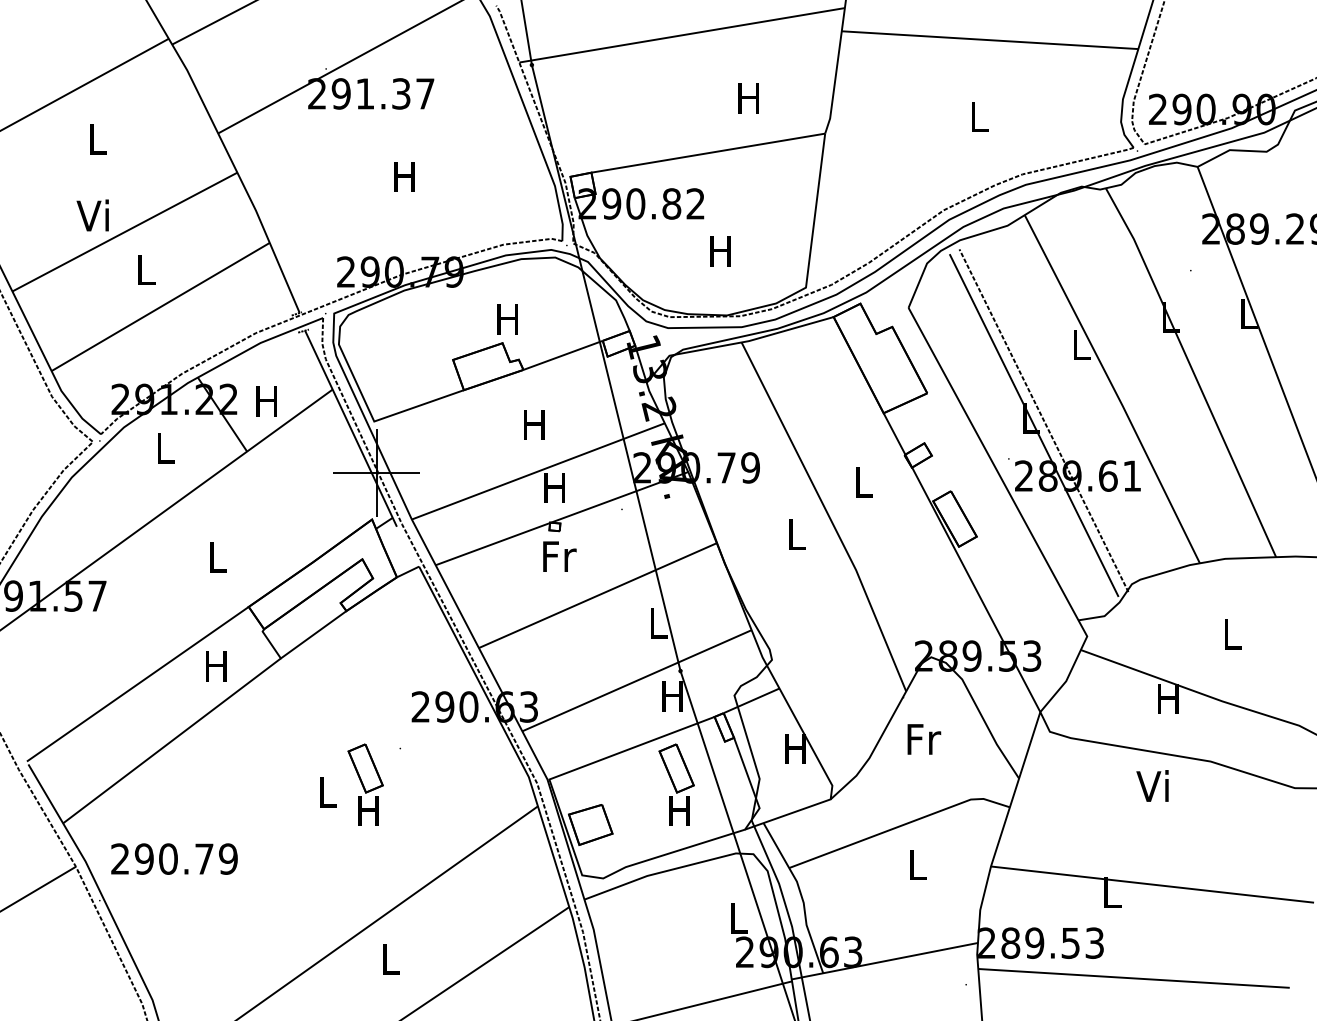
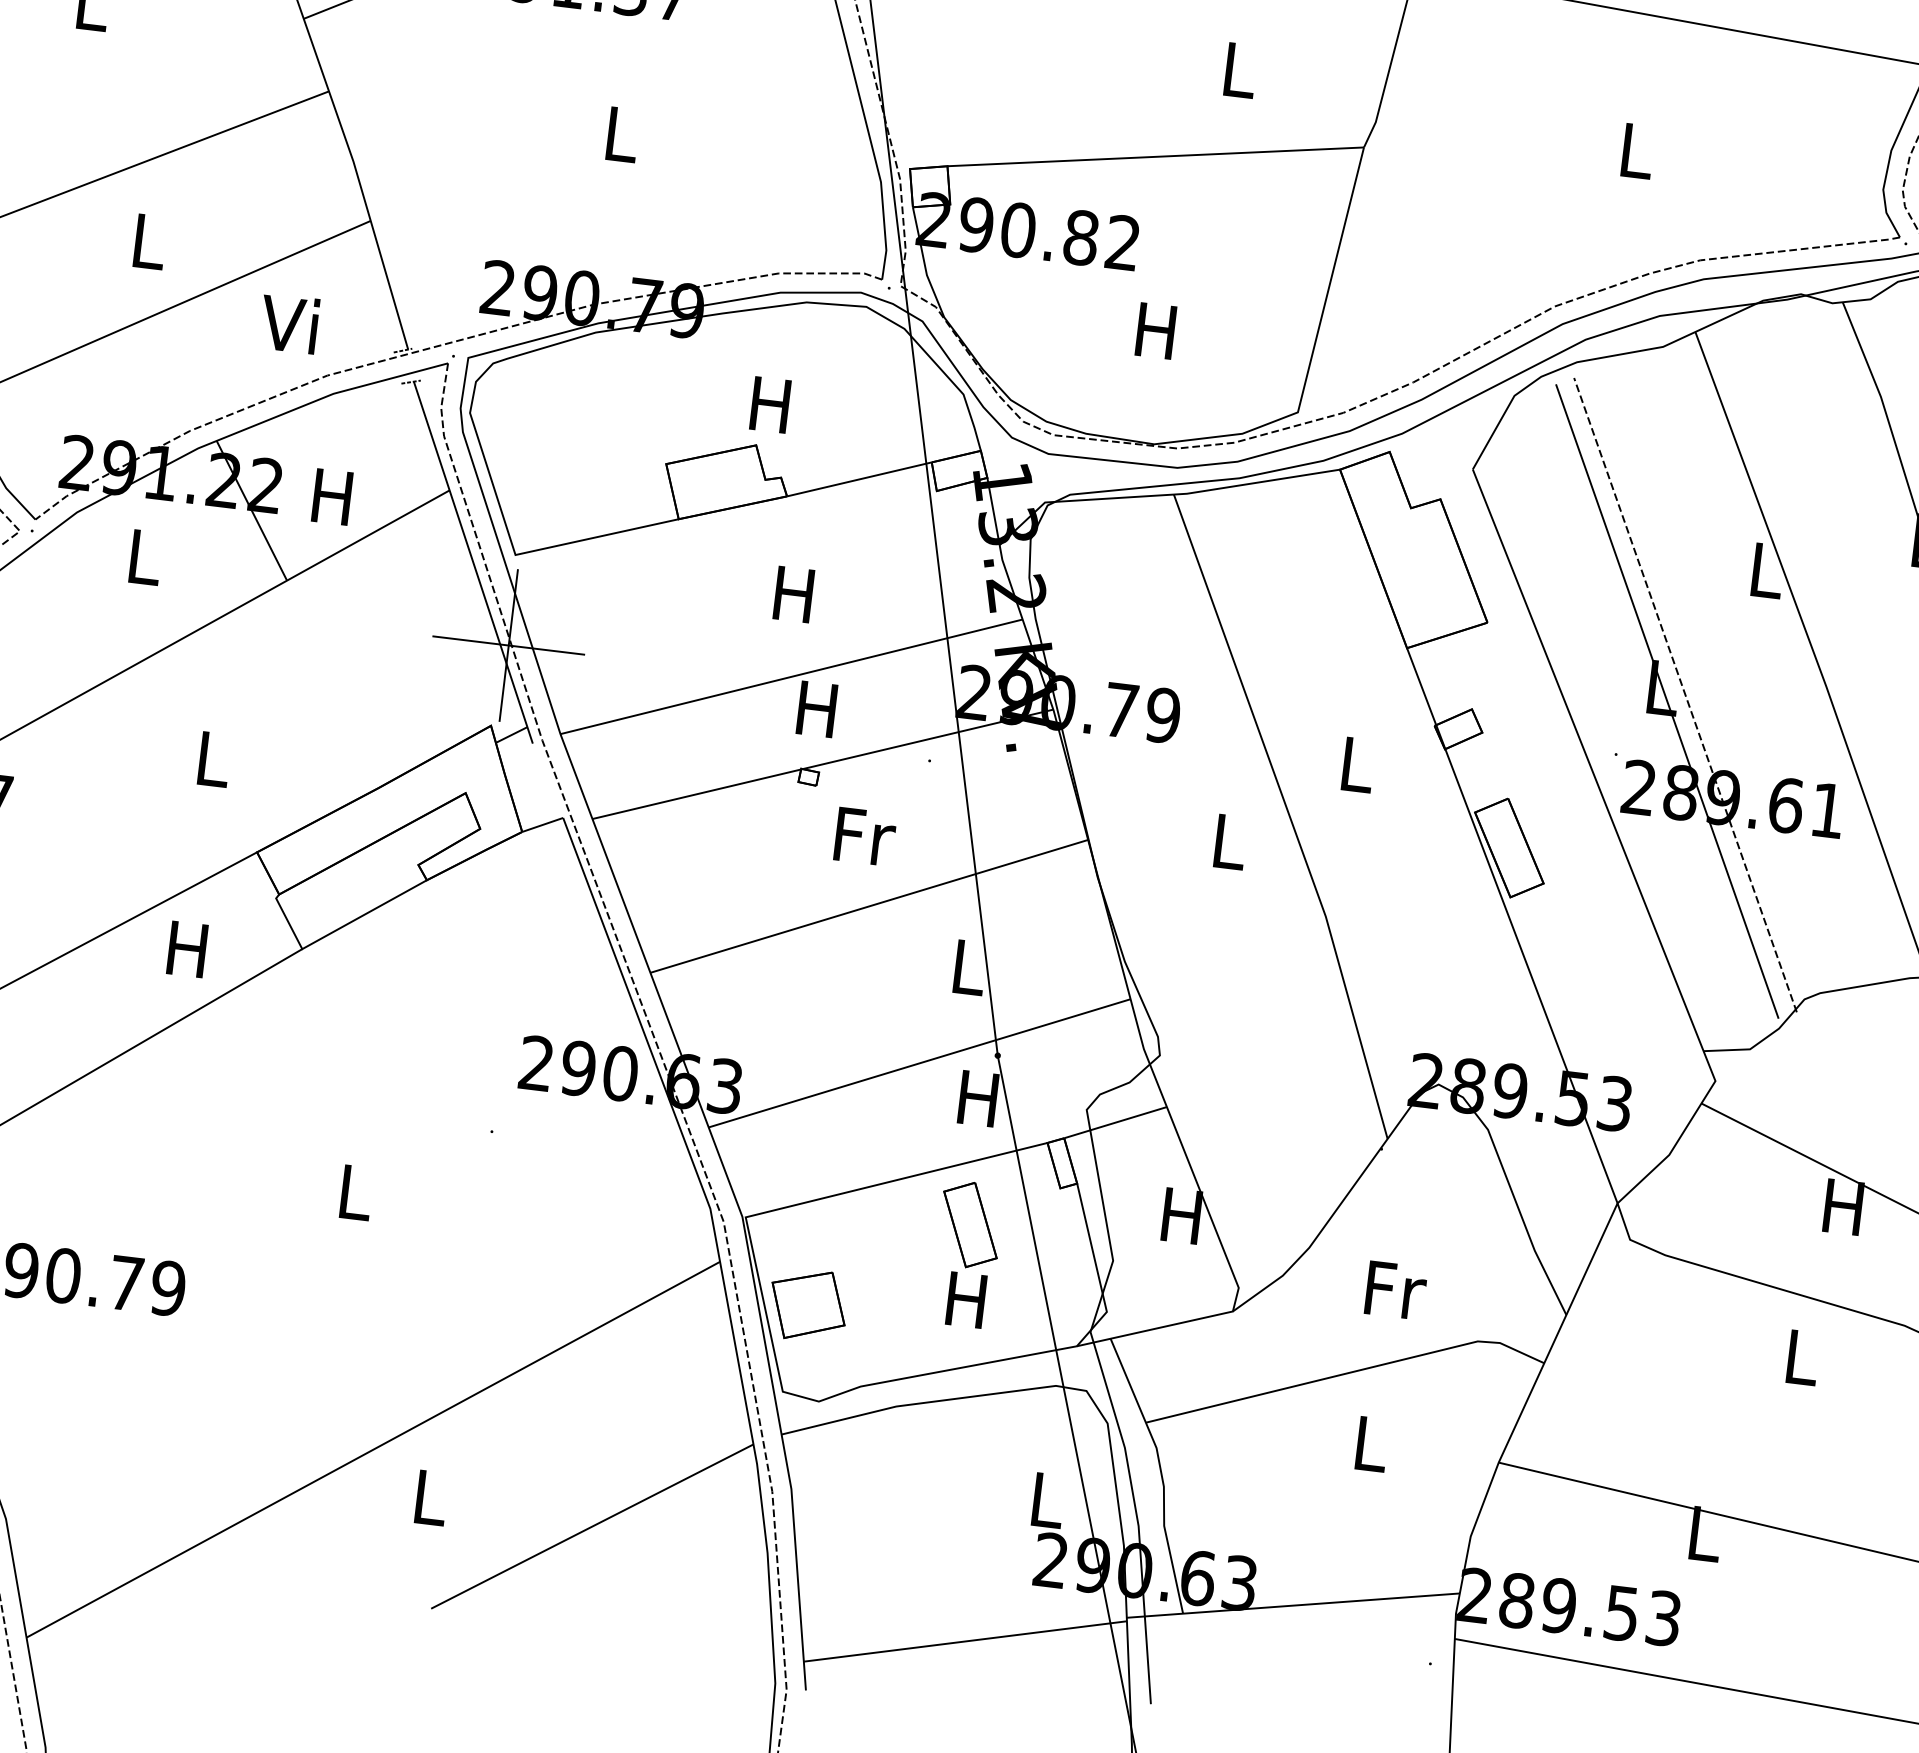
text: (748, 98) -> (1237, 69), H -> L
text: (404, 176) -> (620, 133), H -> L
text: (92, 215) -> (288, 323), moved
text: (559, 556) -> (864, 836), moved
text: (924, 739) -> (1396, 1290), moved
part: (365, 784) -> (423, 1187), removed
text: (1152, 785) -> (1797, 1355), Vi -> L

